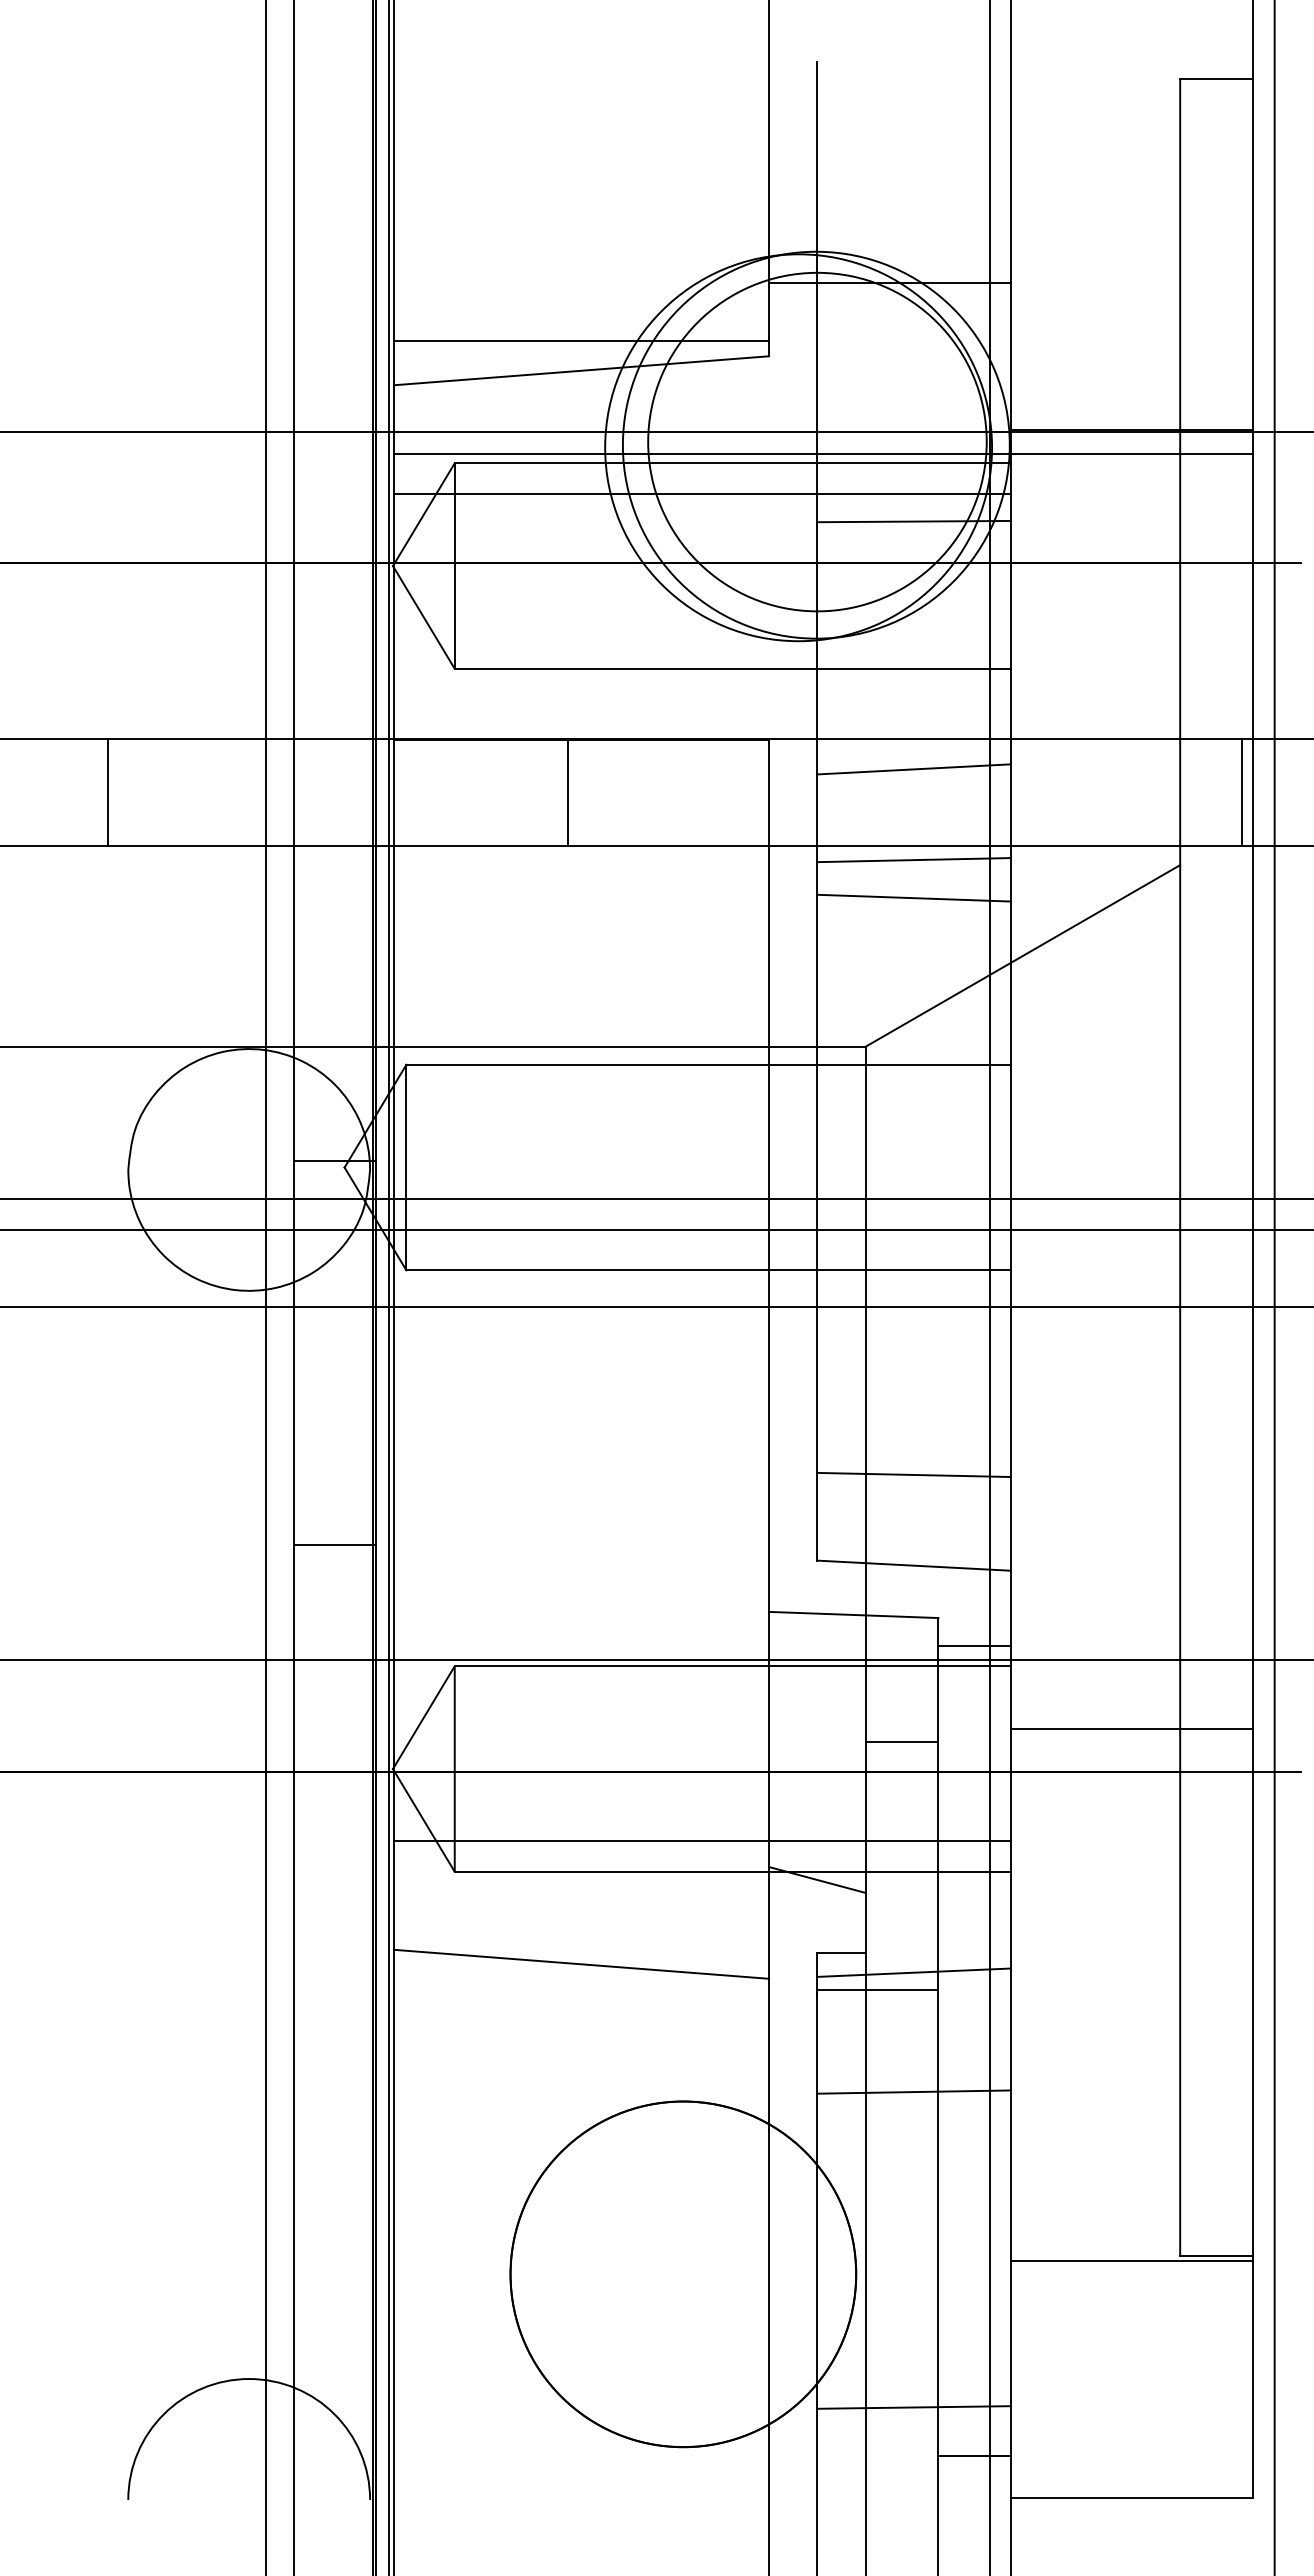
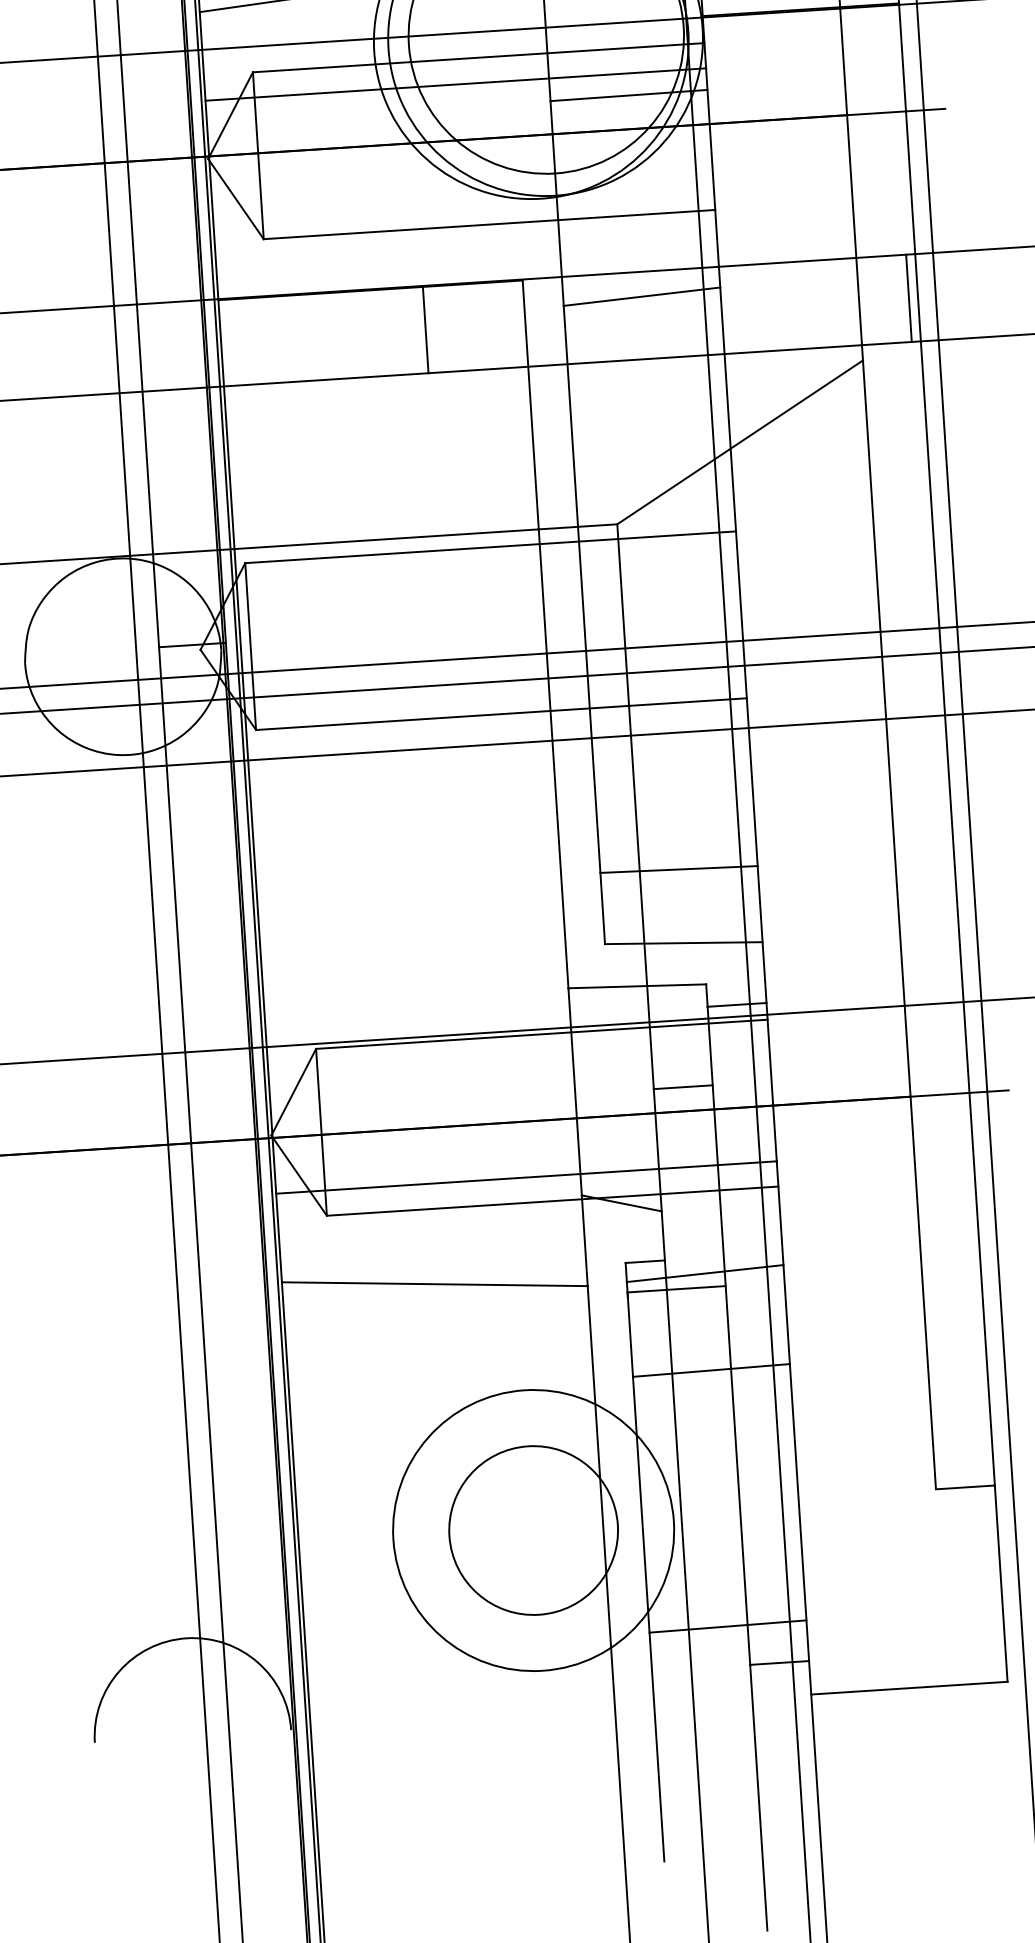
line: (823, 454) -> (551, 45), removed
line: (568, 792) -> (425, 329), moved
line: (913, 860) -> (646, 370), removed
line: (913, 897) -> (648, 400), removed
line: (334, 1544) -> (212, 956), removed
line: (1131, 1728) -> (868, 1063), removed
line: (1131, 2260) -> (896, 1495), removed
circle: (683, 2274) -> (533, 1530), size x0.6

